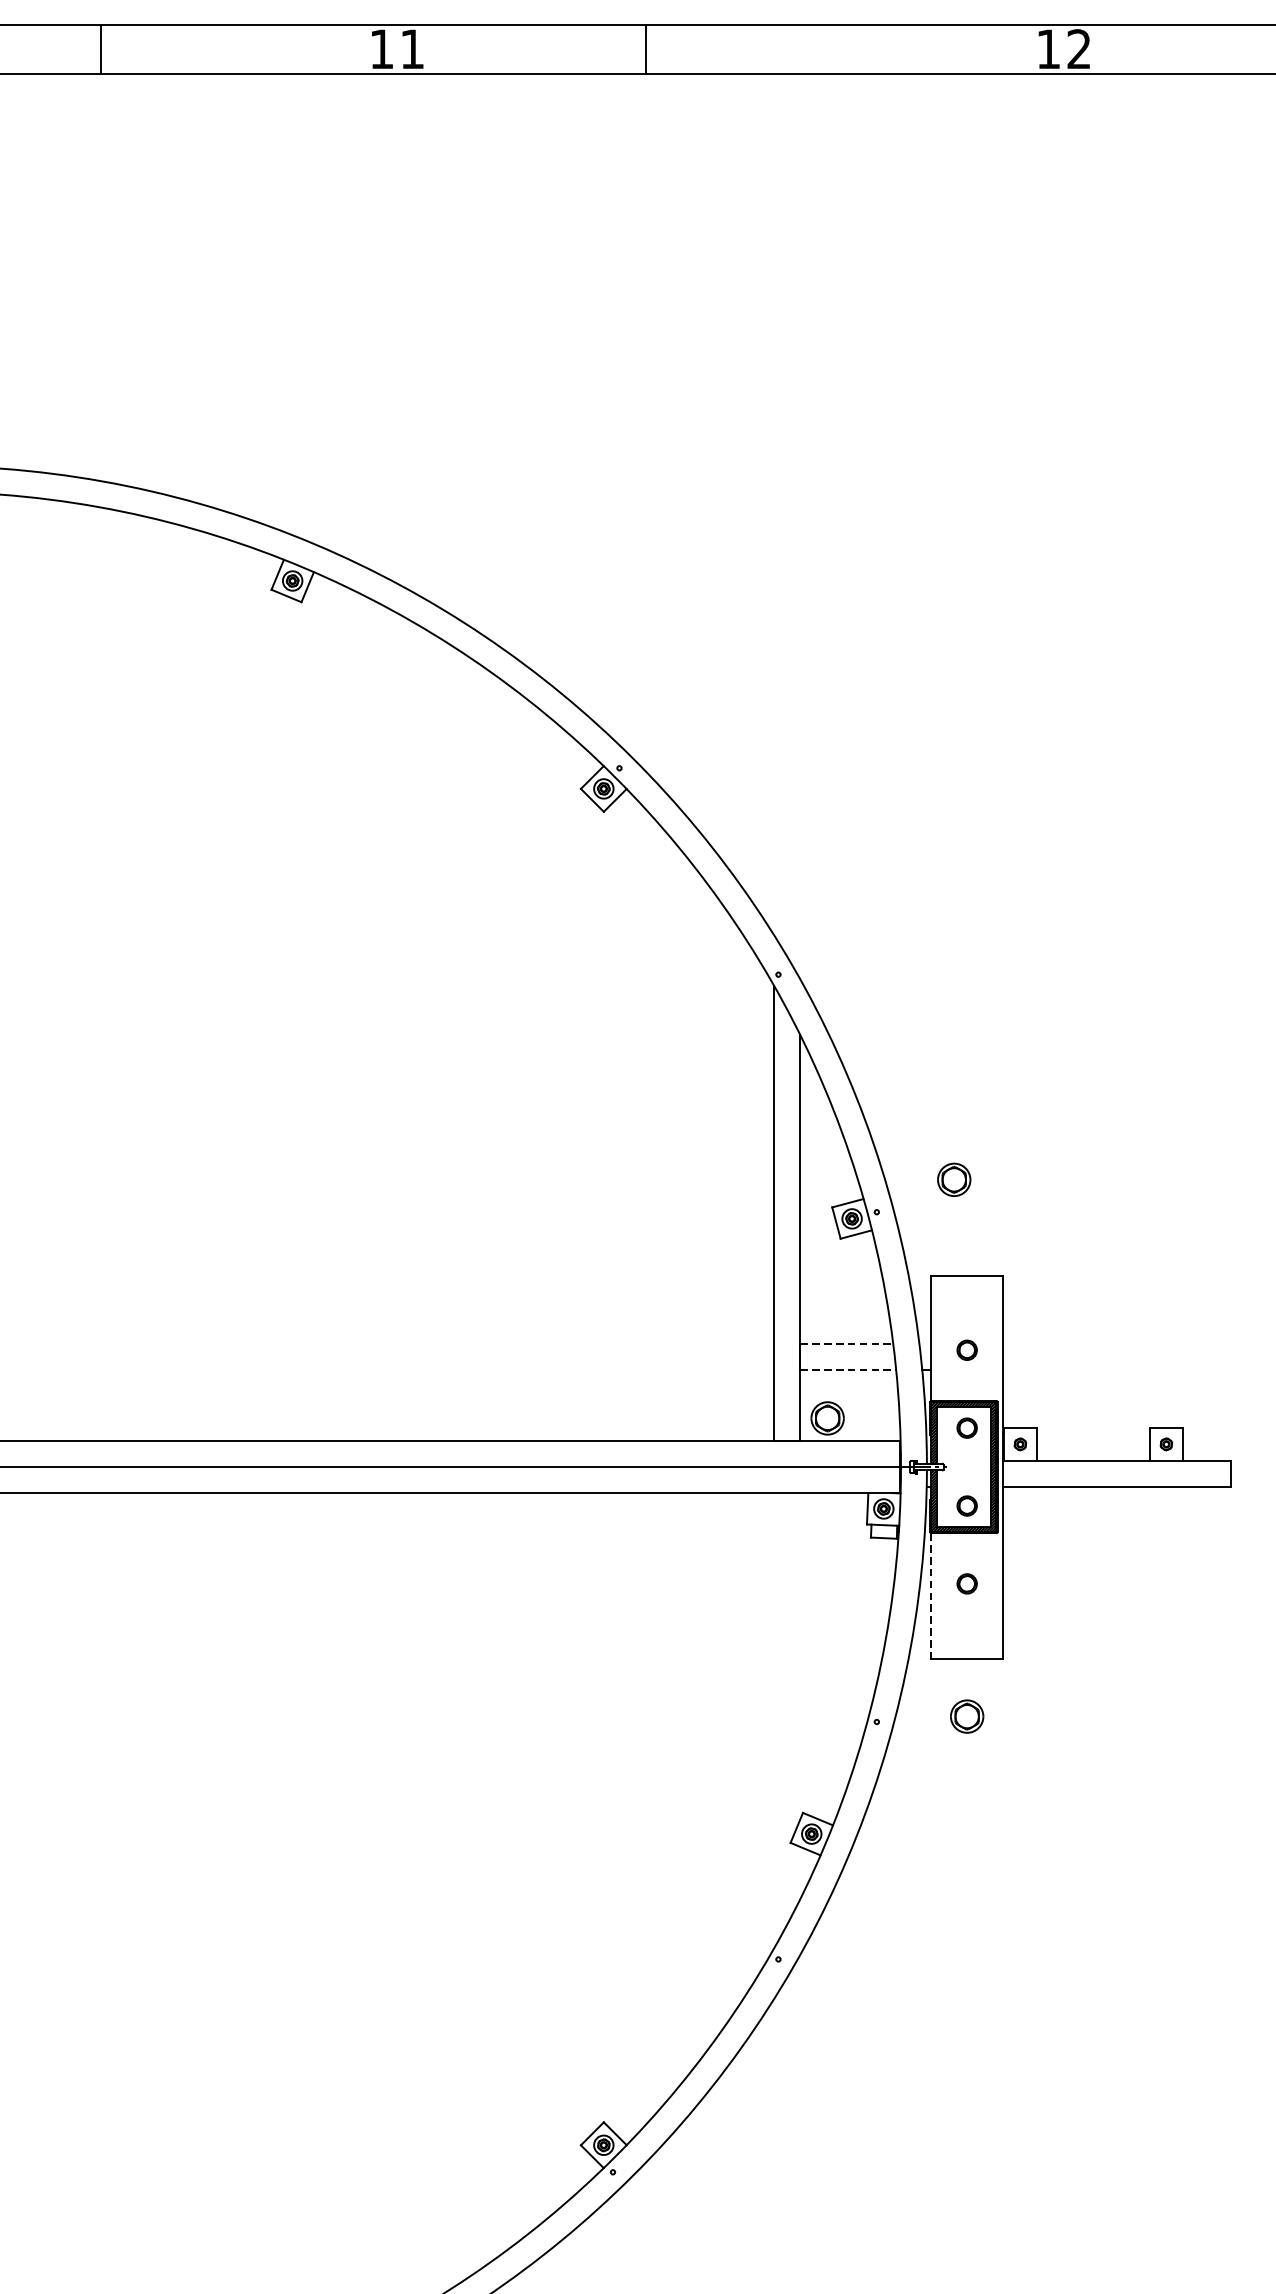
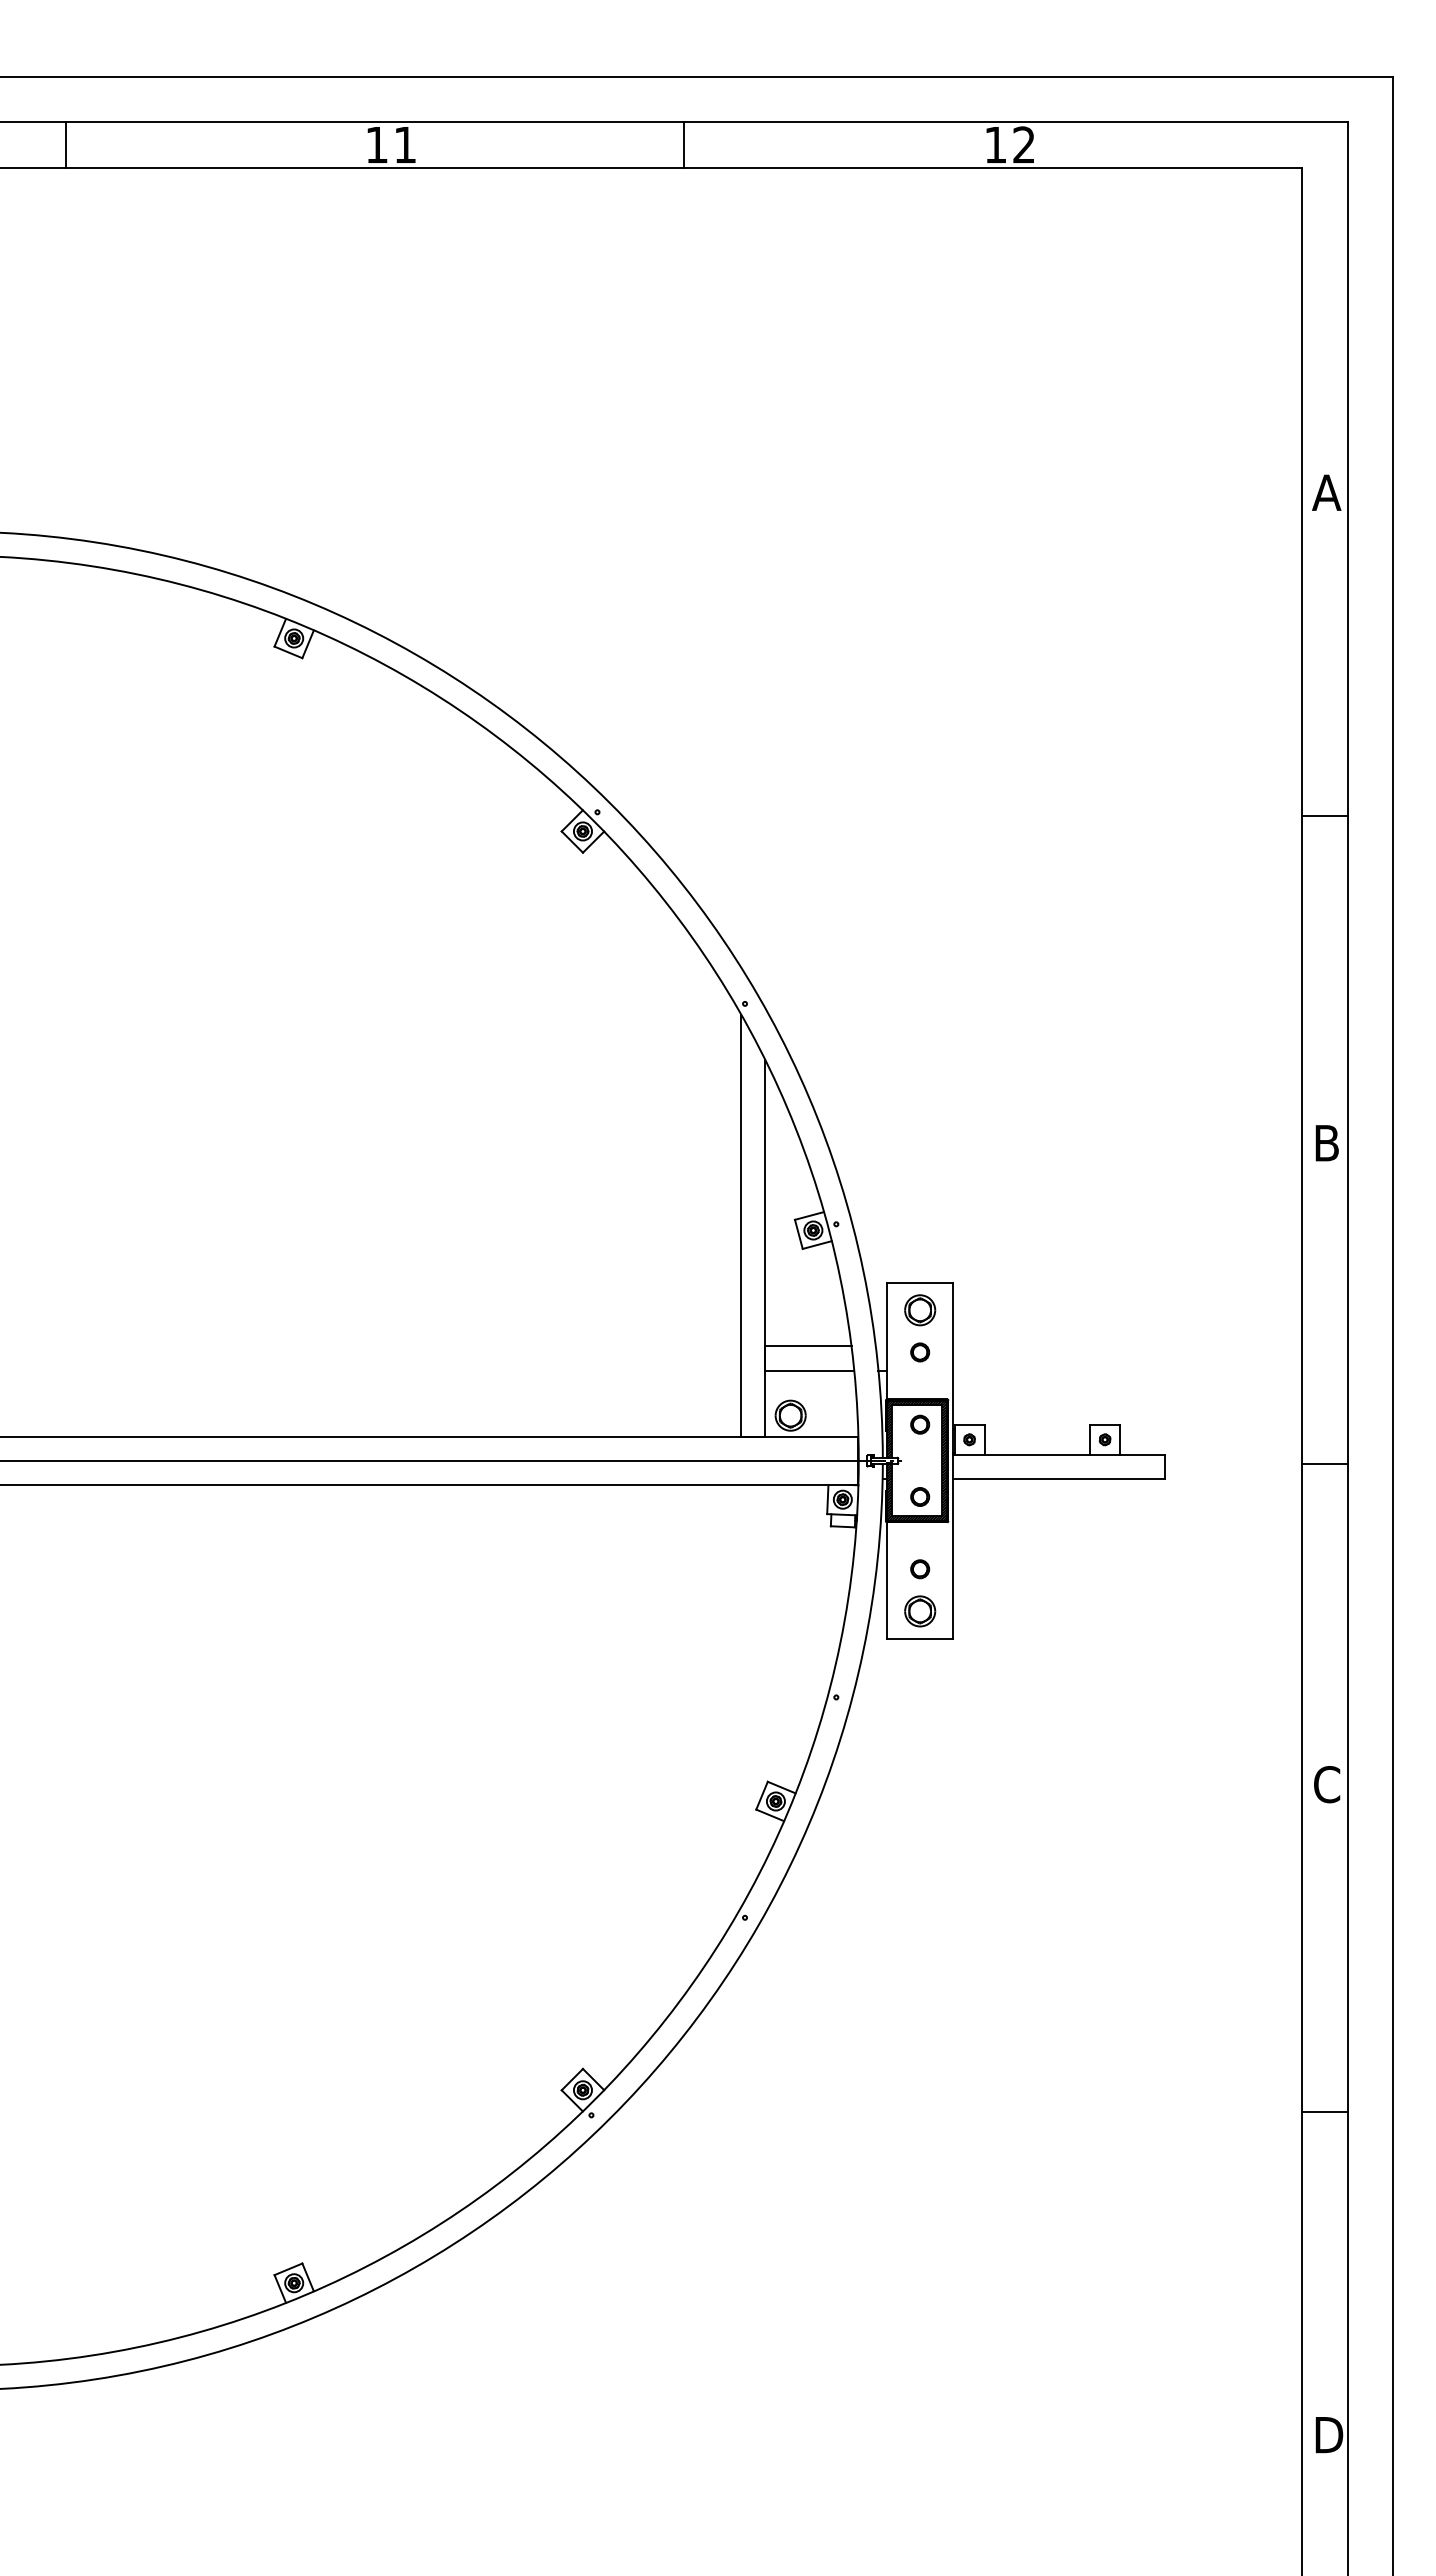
line: (101, 48) -> (66, 144), moved
line: (646, 48) -> (684, 144), moved
part: (954, 1180) -> (920, 1310), moved
line: (846, 1343) -> (808, 1346), dashed -> solid
line: (848, 1369) -> (810, 1370), dashed -> solid
line: (931, 1596) -> (887, 1580), dashed -> solid
part: (967, 1716) -> (920, 1611), moved

